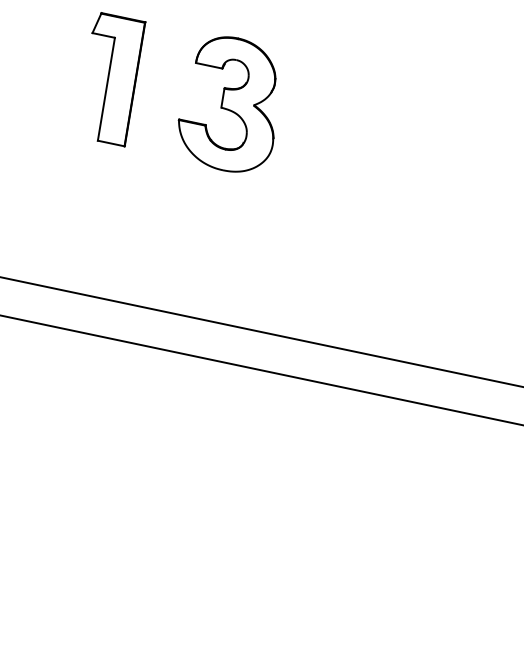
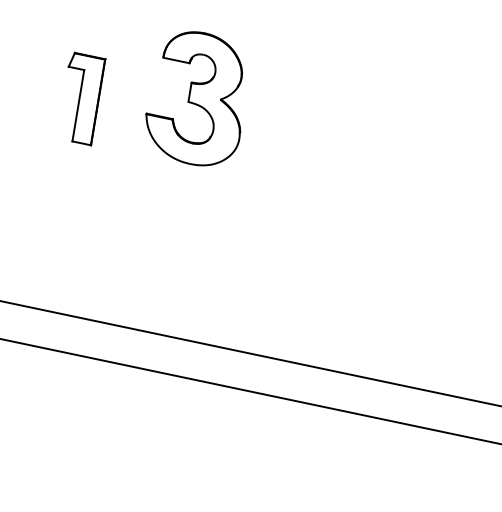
part: (118, 79) -> (86, 98), size x0.7
part: (226, 104) -> (193, 98), moved

